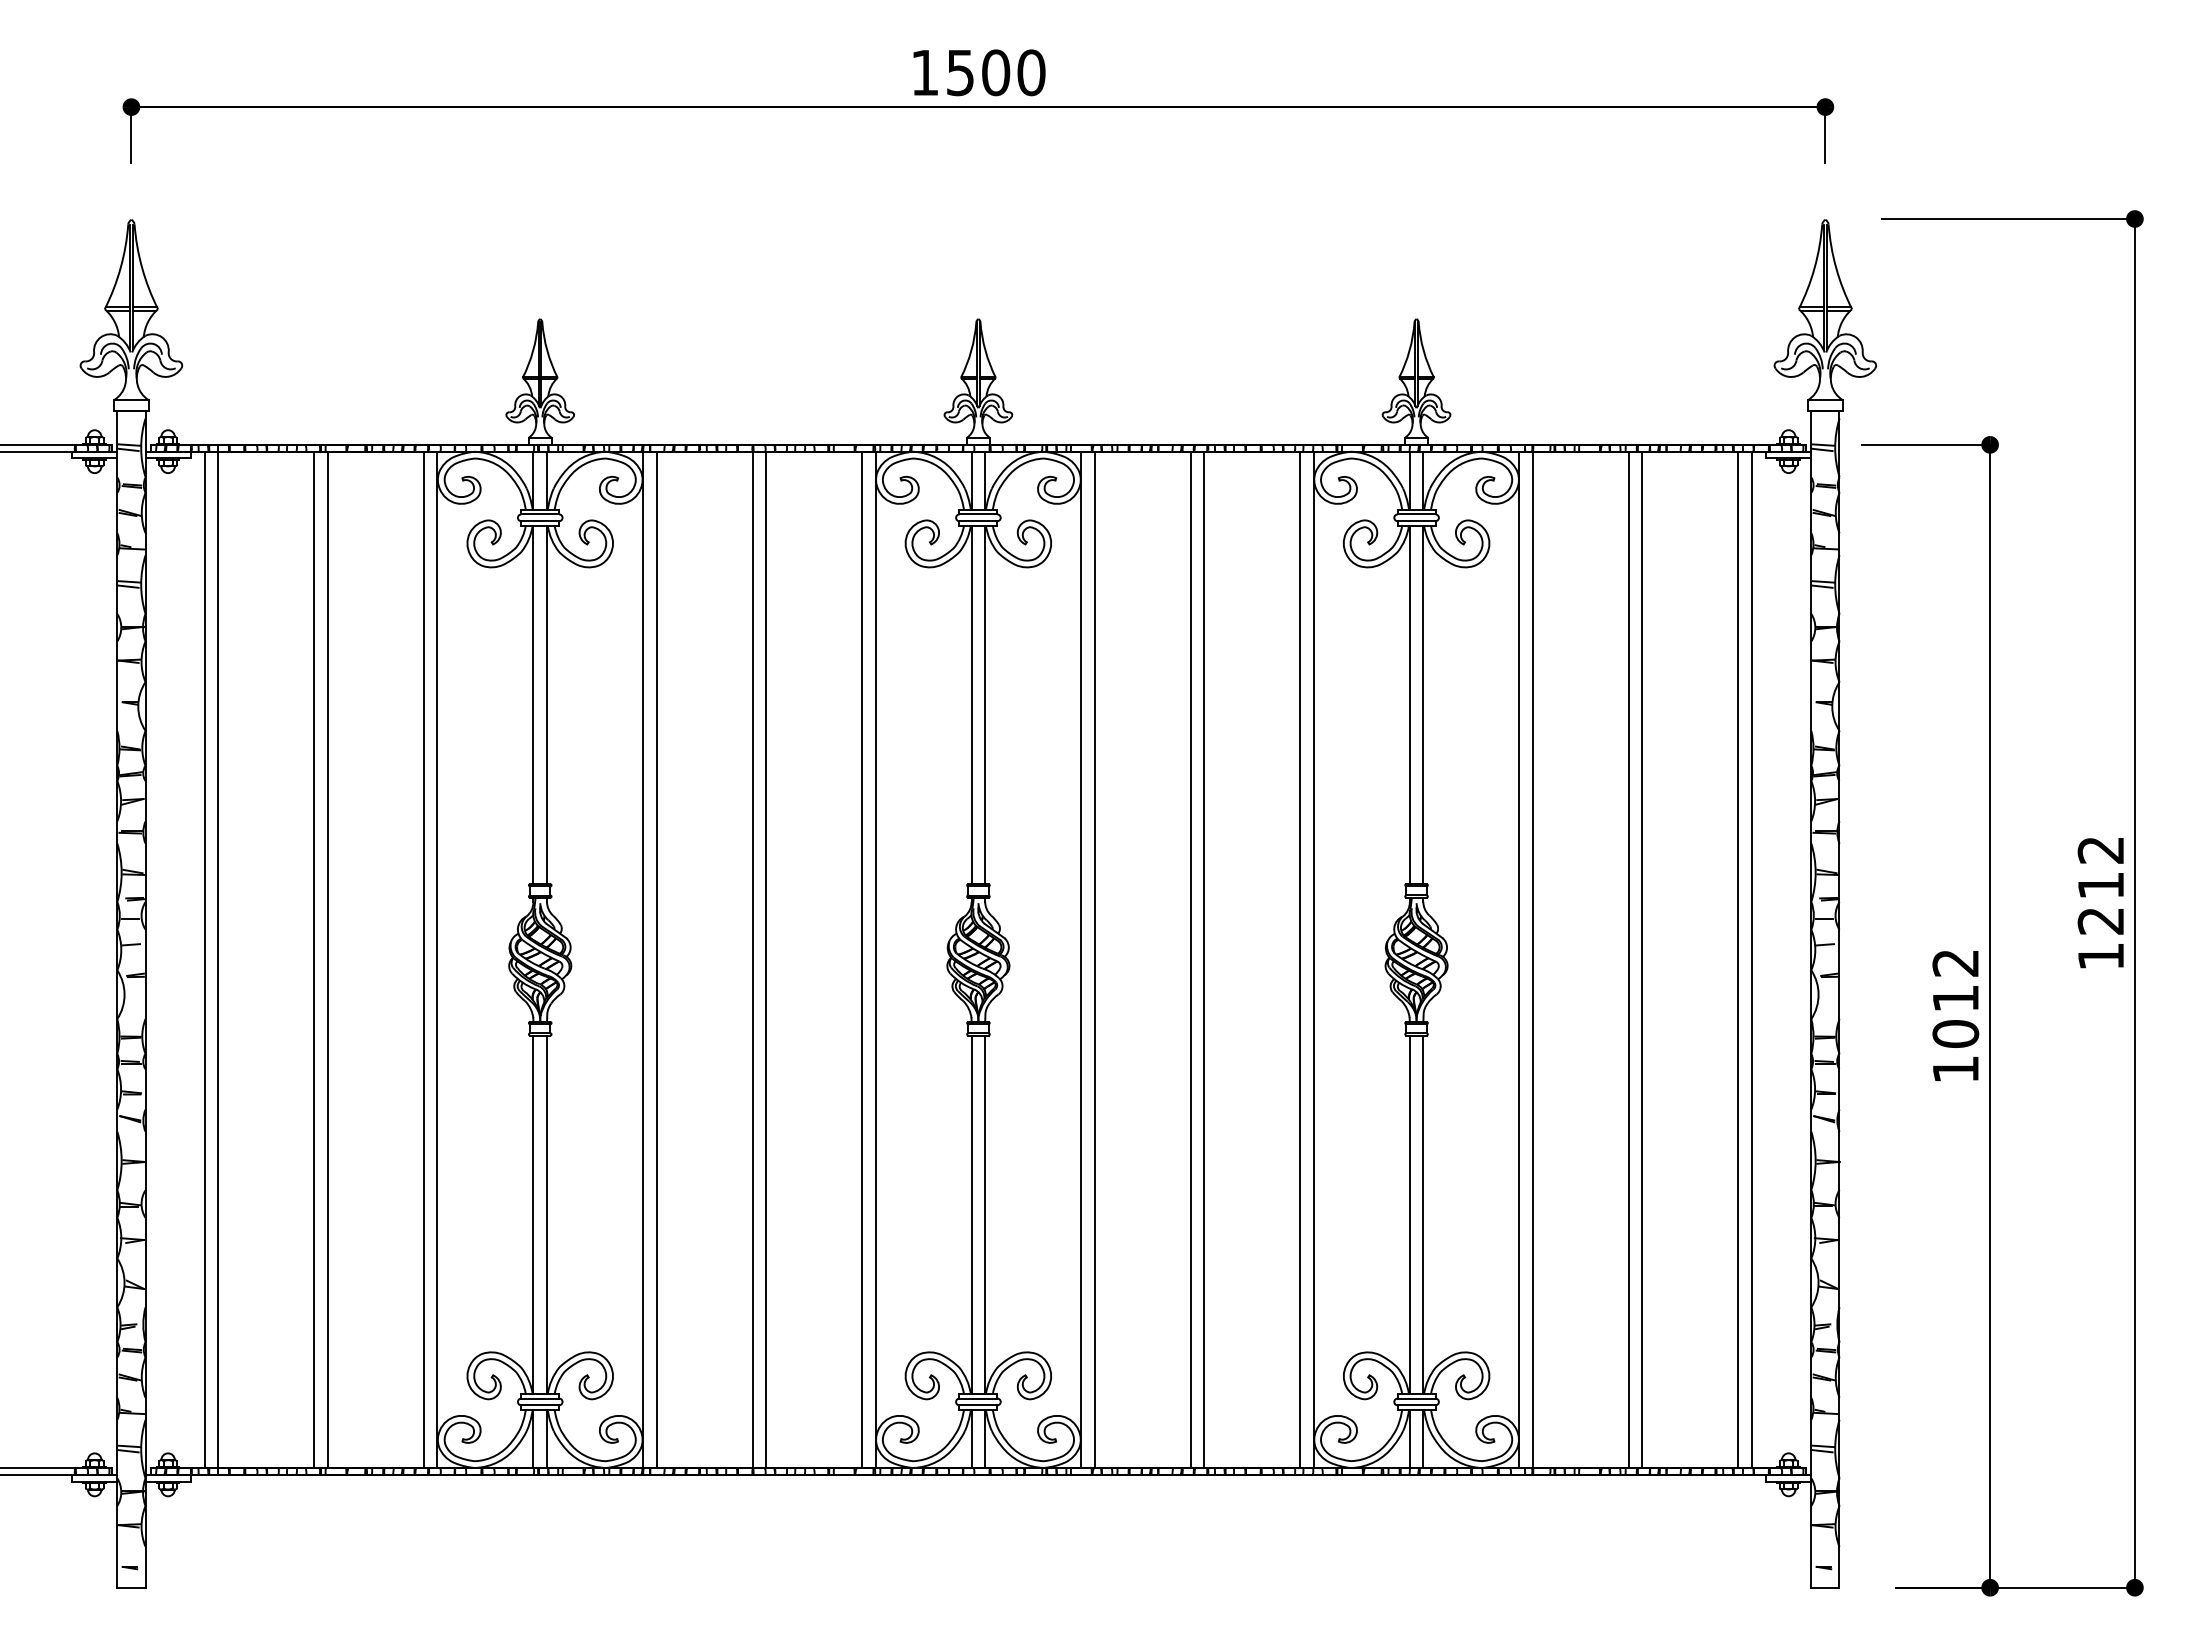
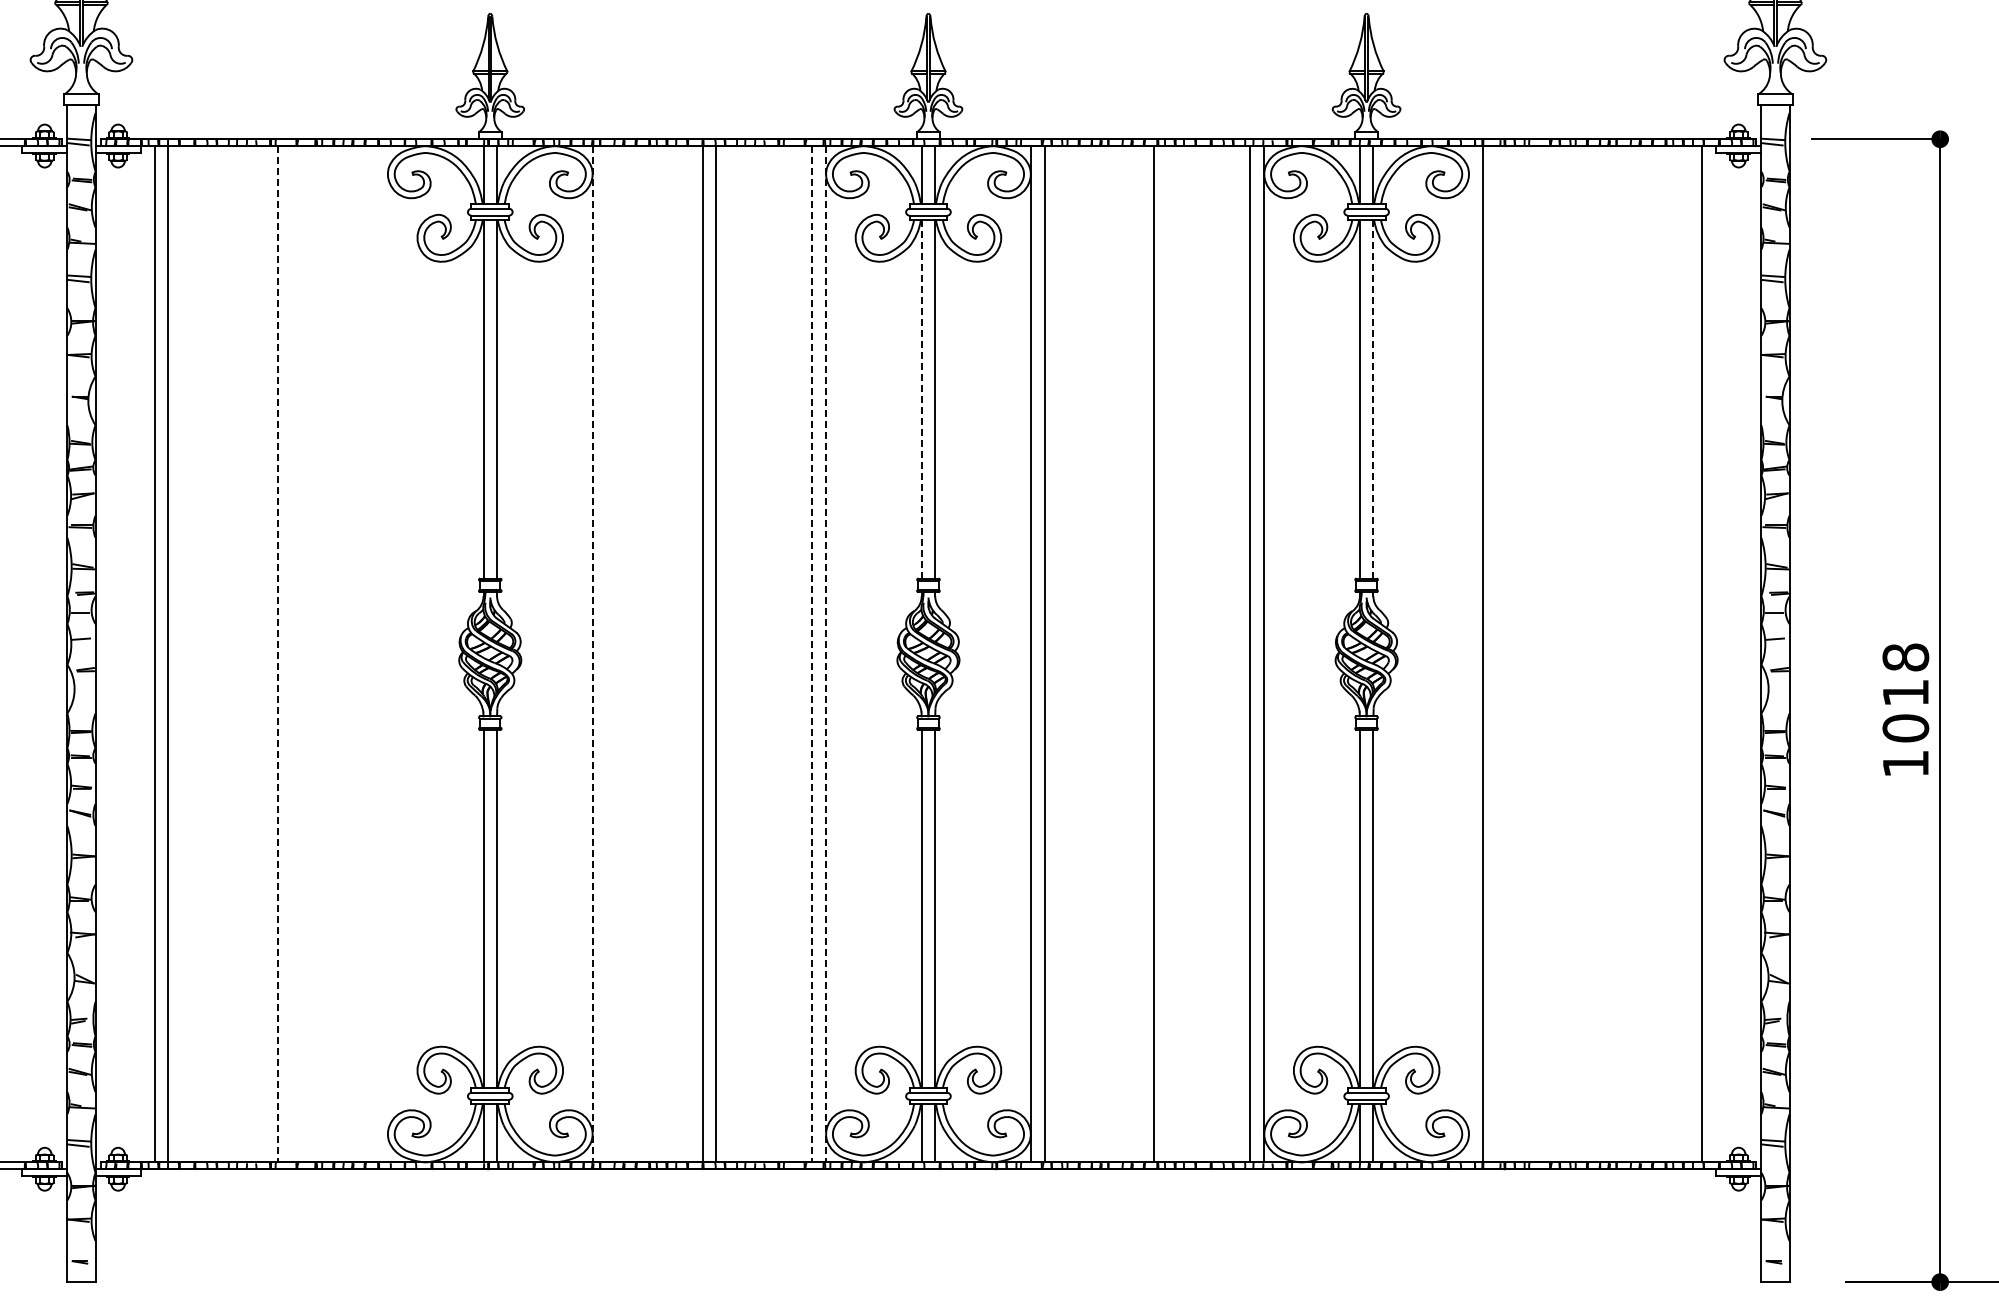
line: (971, 704) -> (921, 398), solid -> dashed
line: (1423, 704) -> (1373, 398), solid -> dashed
line: (314, 959) -> (264, 653), removed
line: (423, 959) -> (373, 653), removed
line: (437, 959) -> (387, 653), removed
line: (656, 959) -> (606, 653), removed
line: (1190, 959) -> (1140, 653), removed
line: (1519, 959) -> (1469, 653), removed
line: (1628, 959) -> (1578, 653), removed
line: (1642, 959) -> (1592, 653), removed
line: (1738, 959) -> (1688, 653), removed
line: (327, 960) -> (277, 654), solid -> dashed
line: (643, 960) -> (593, 654), solid -> dashed
line: (862, 960) -> (812, 654), solid -> dashed
line: (875, 960) -> (825, 654), solid -> dashed
text: (1955, 962) -> (1905, 656), 1012 -> 1018

